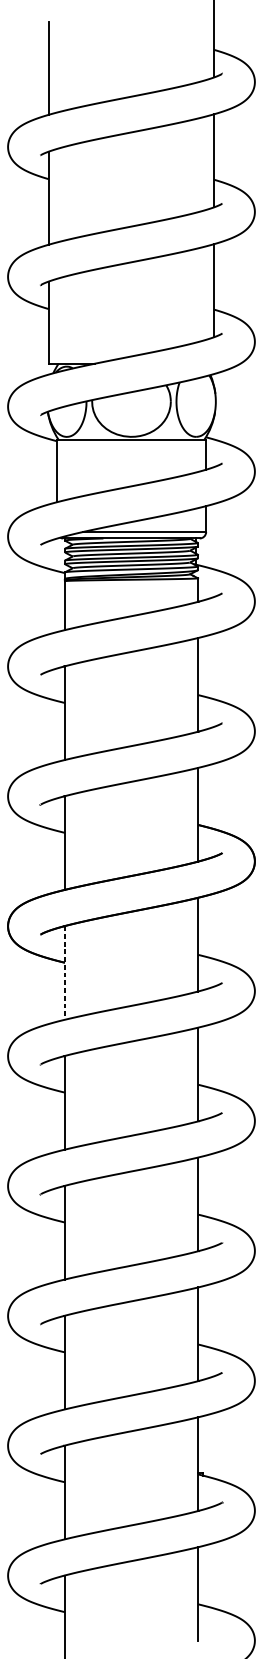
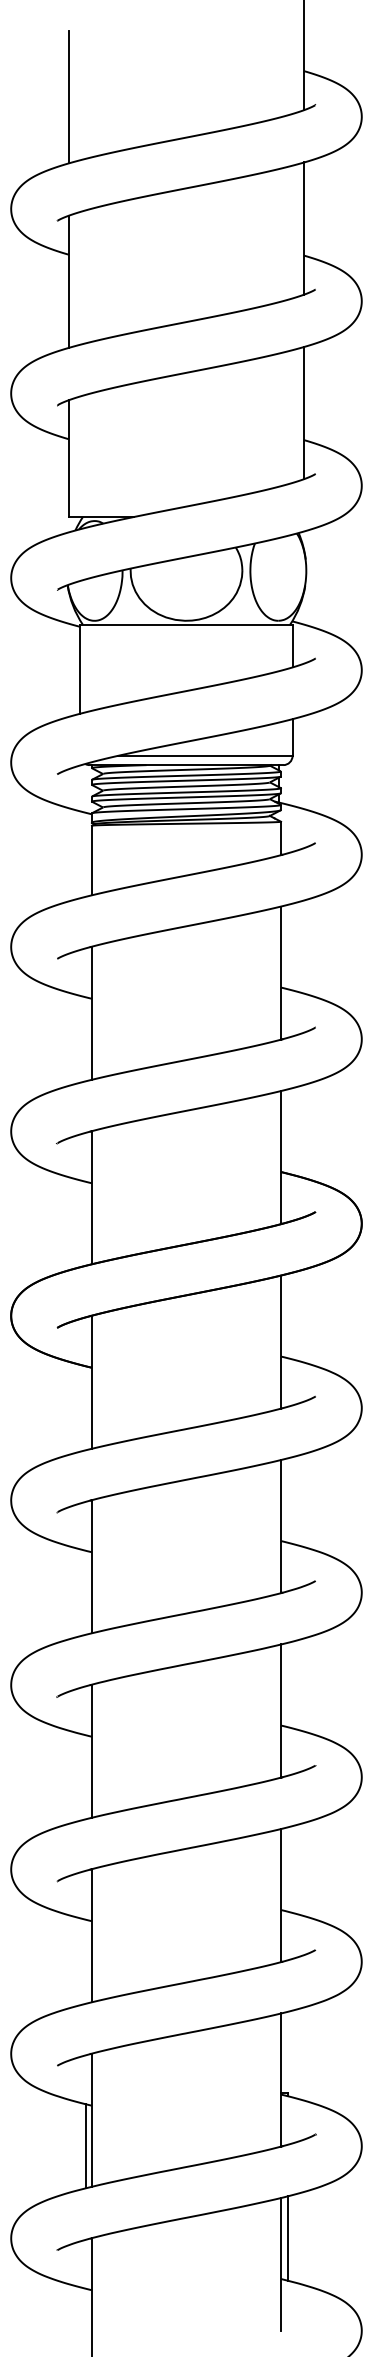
line: (64, 973) -> (91, 1382), dashed -> solid
line: (60, 1510) -> (85, 2146), added
line: (202, 1575) -> (287, 2238), added

